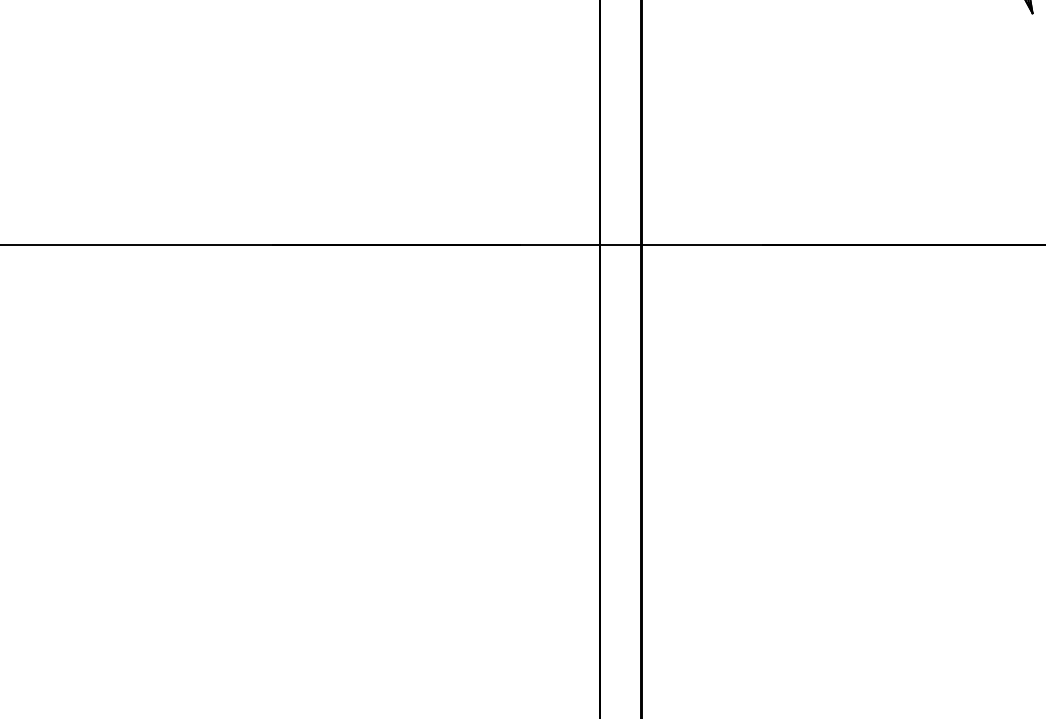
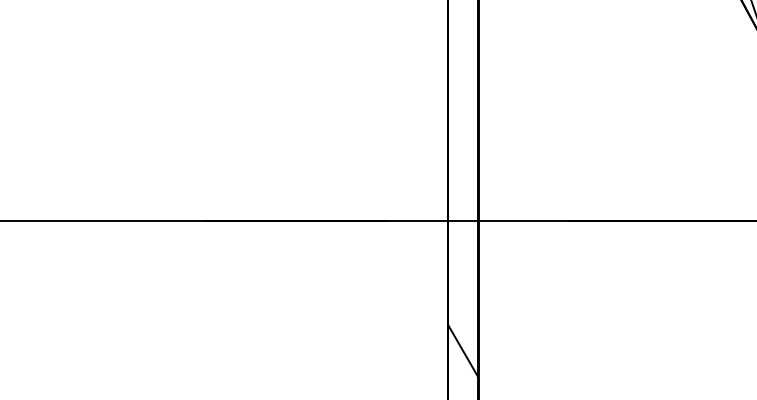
hatch: (620, 418) -> (462, 350), added

